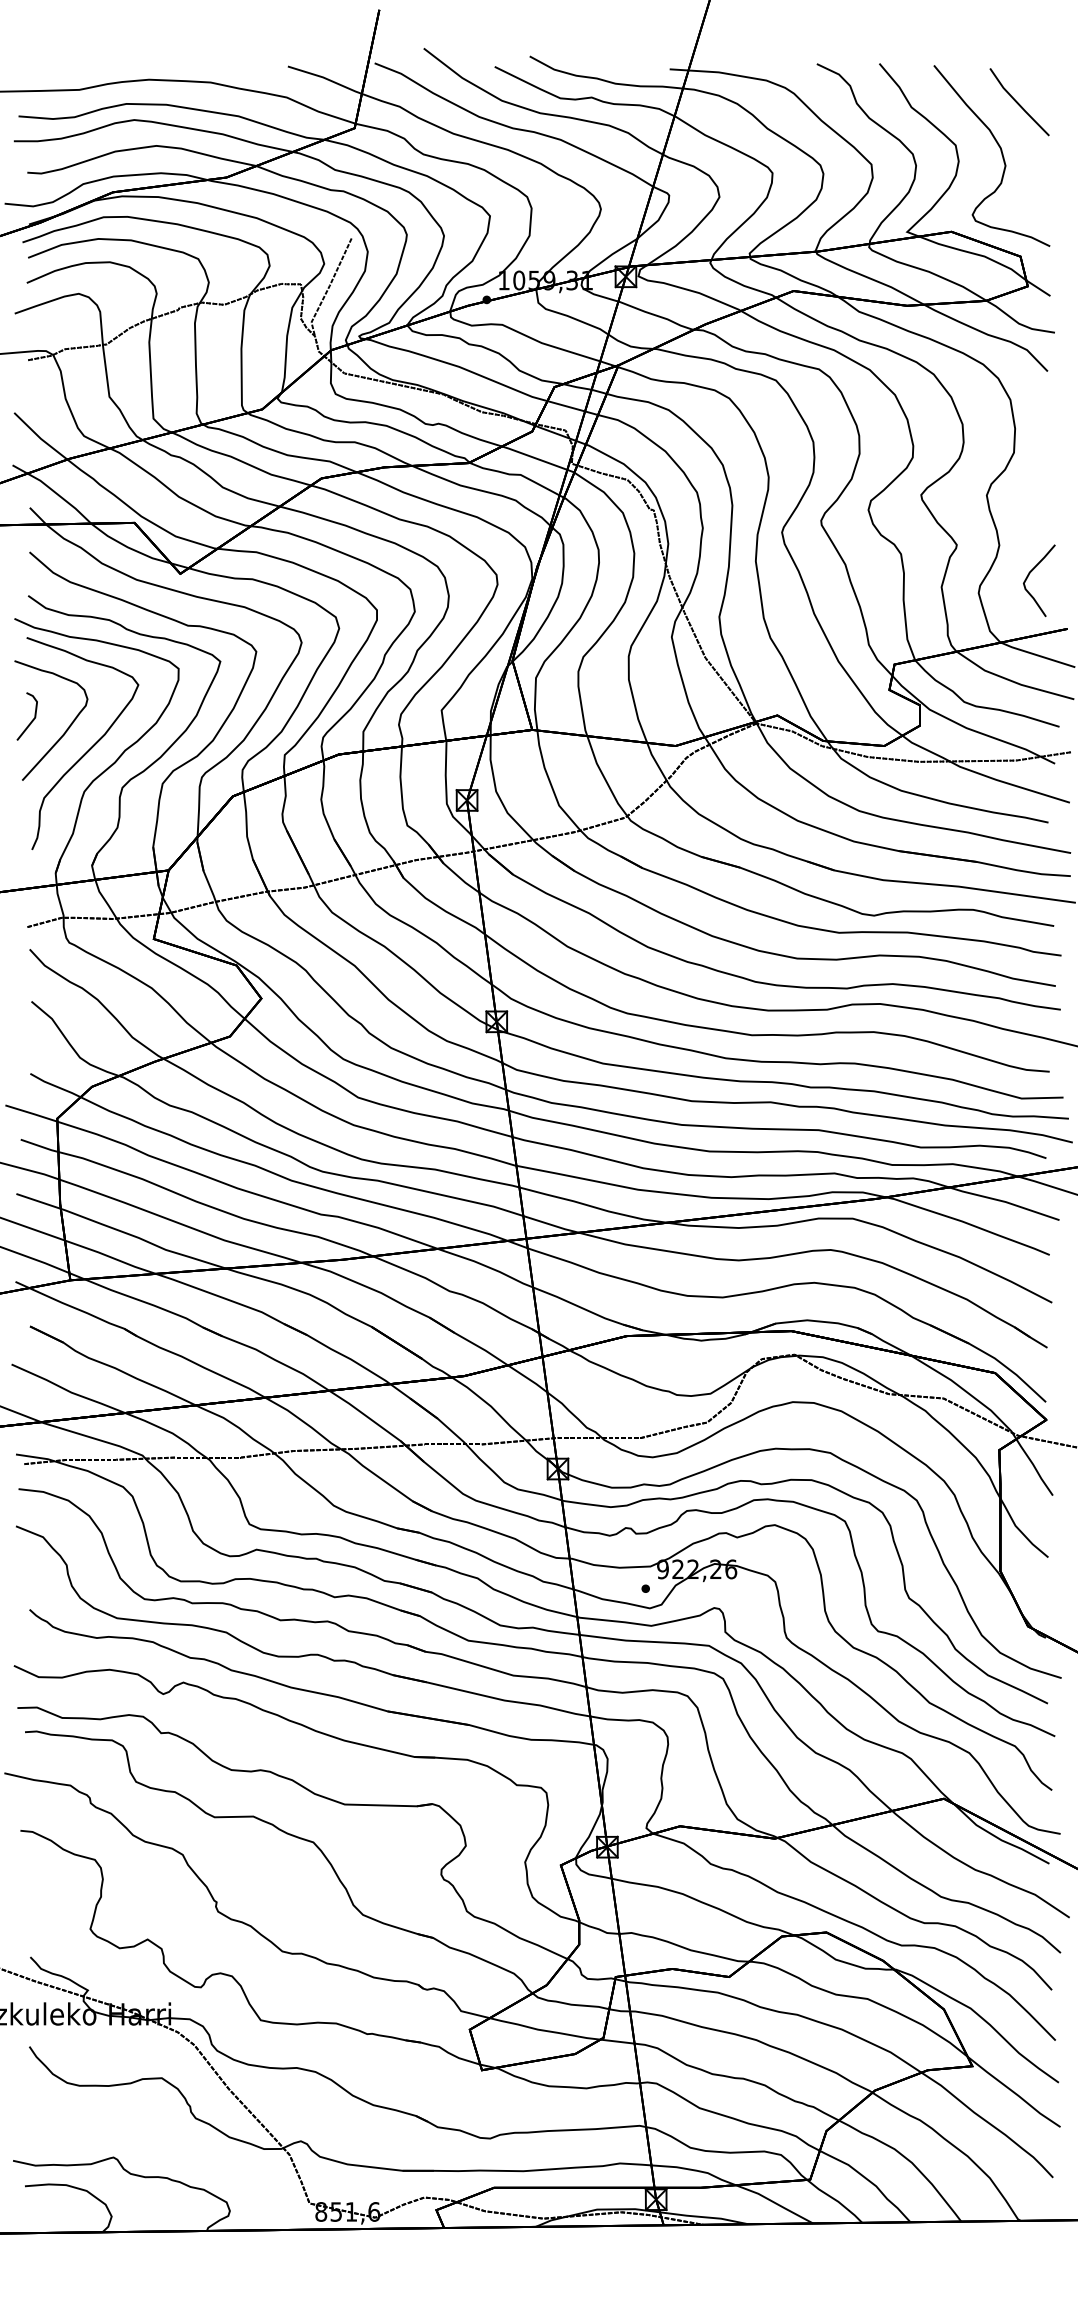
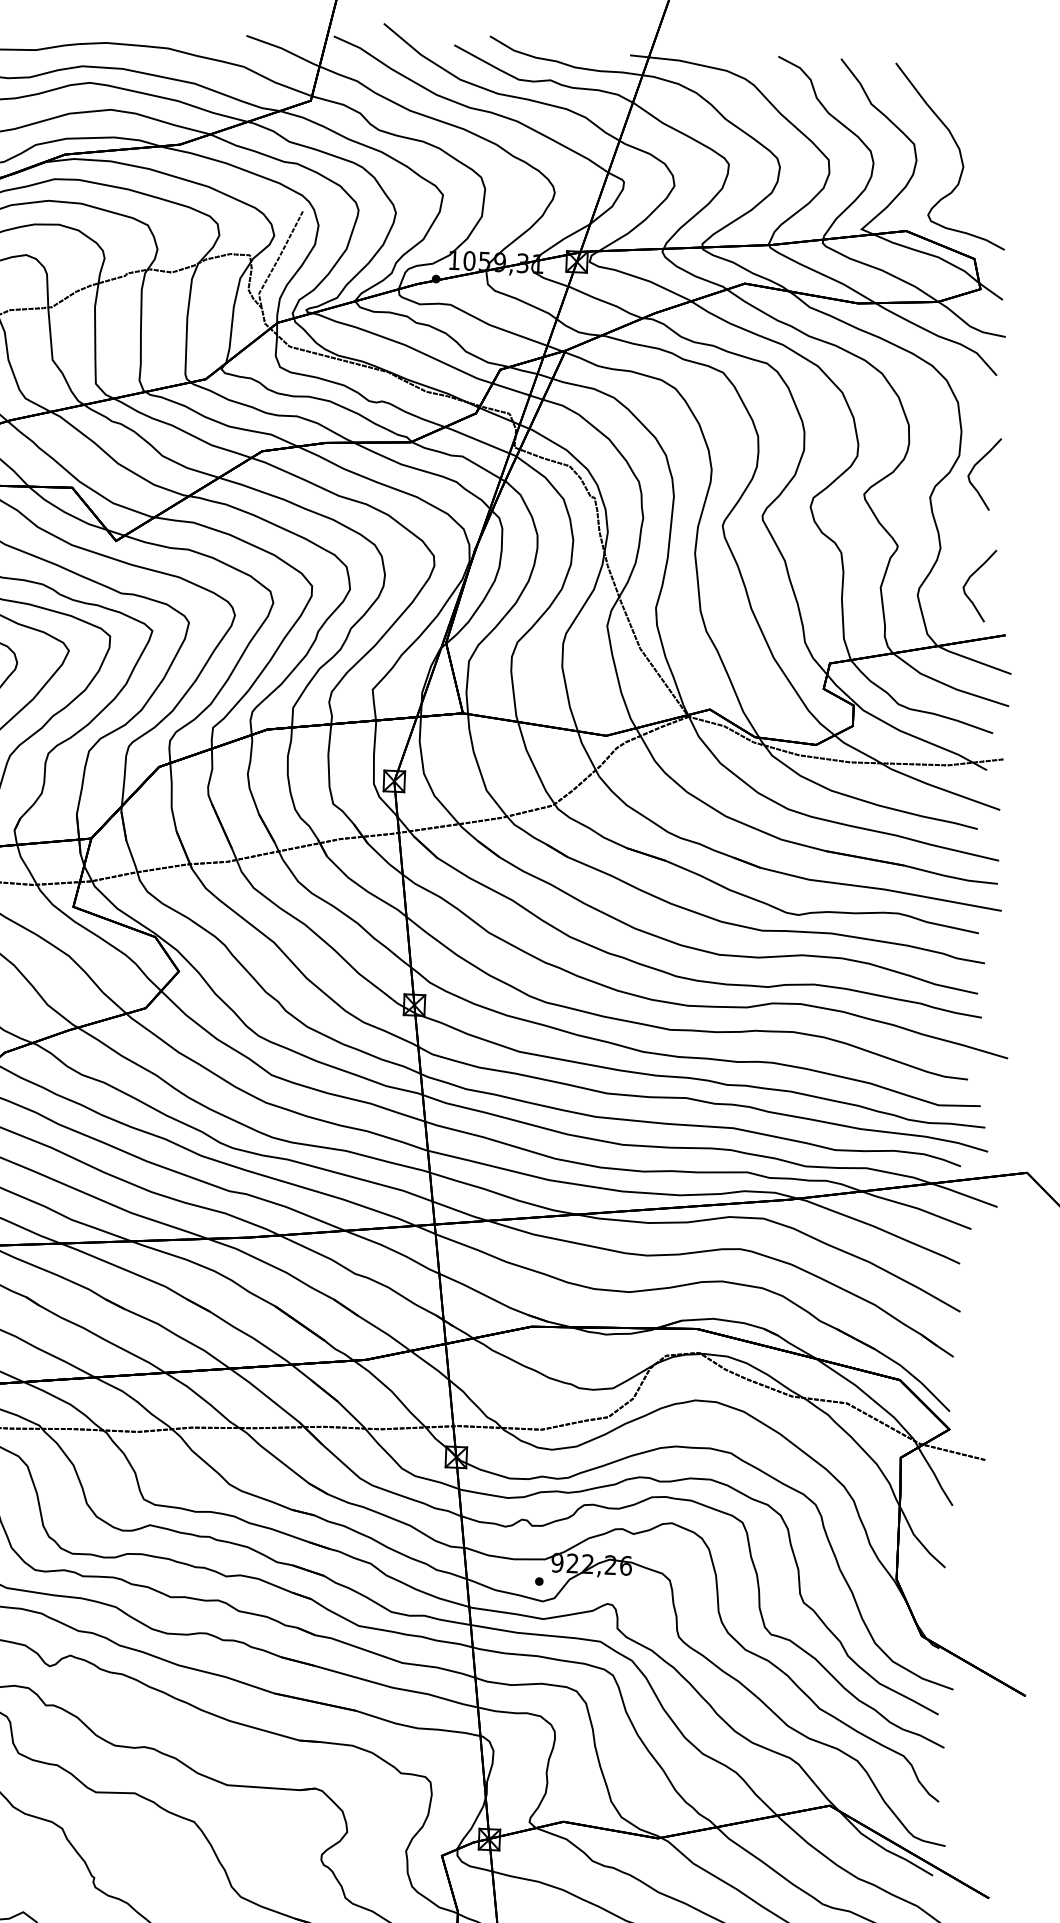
line: (1018, 102) -> (979, 104), removed
curve: (1029, 464) -> (974, 468), added

